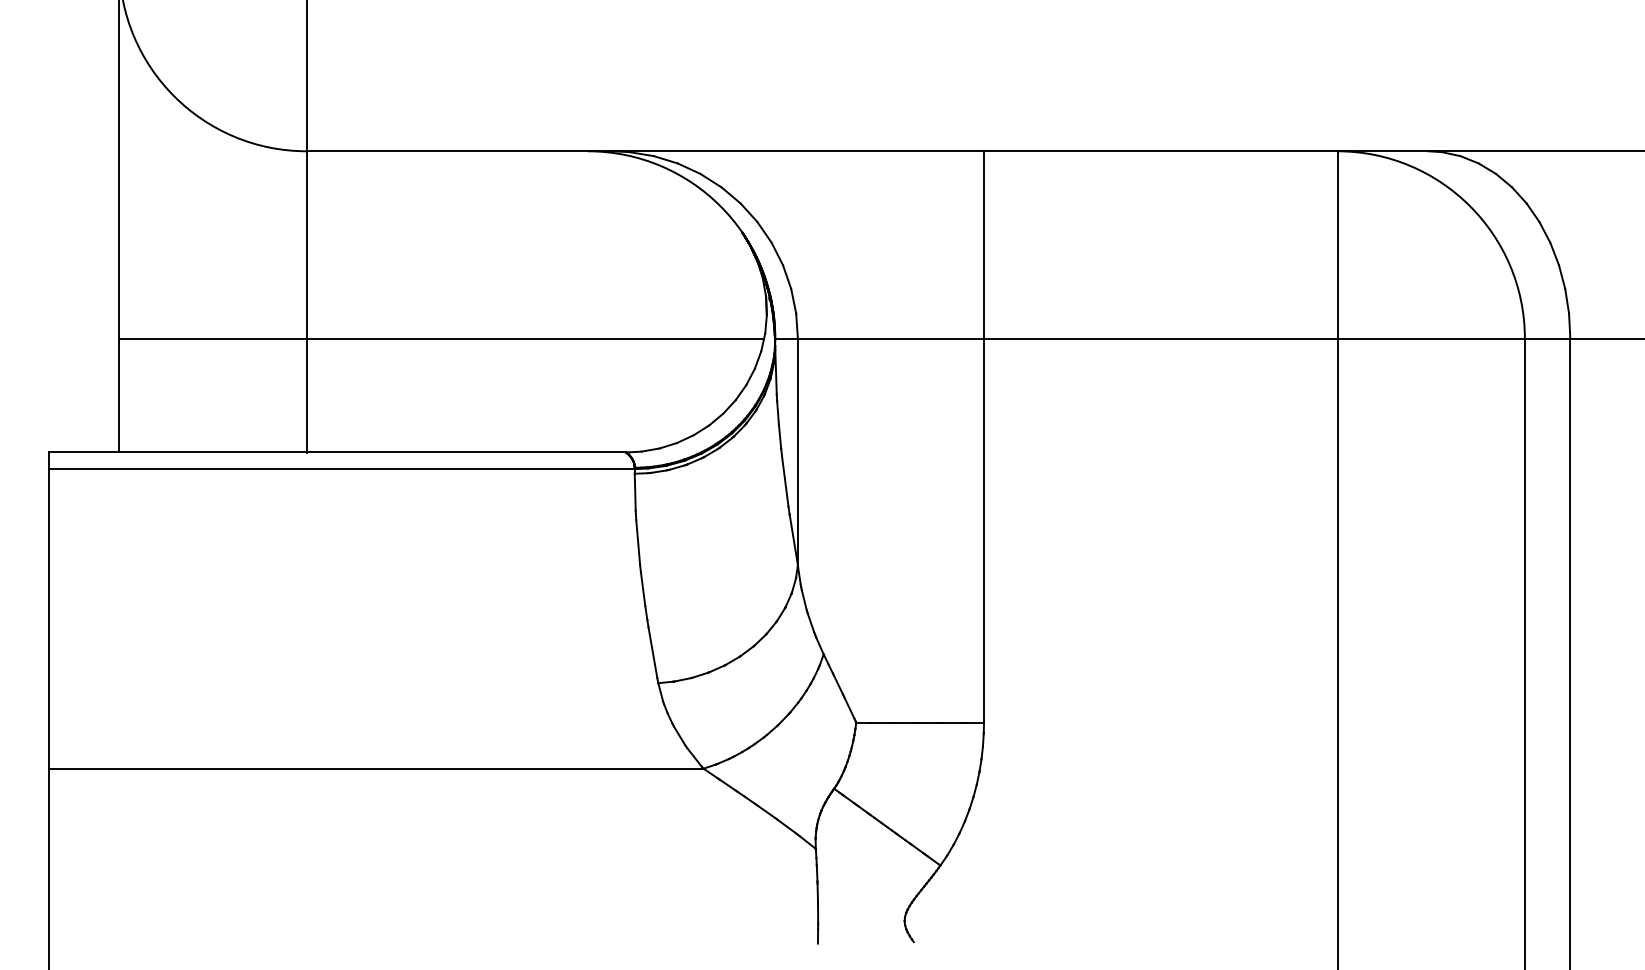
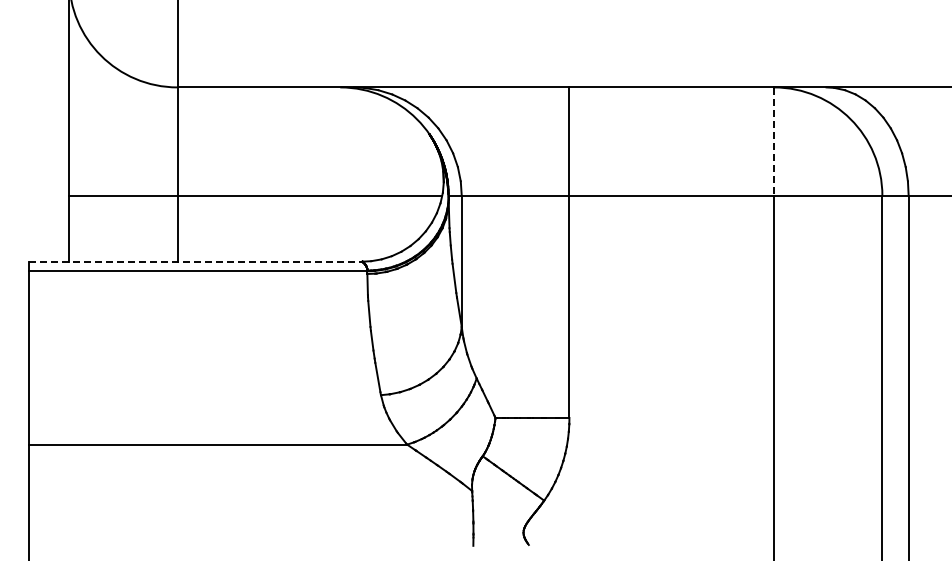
line: (1336, 246) -> (773, 142), solid -> dashed
line: (337, 452) -> (195, 261), solid -> dashed

